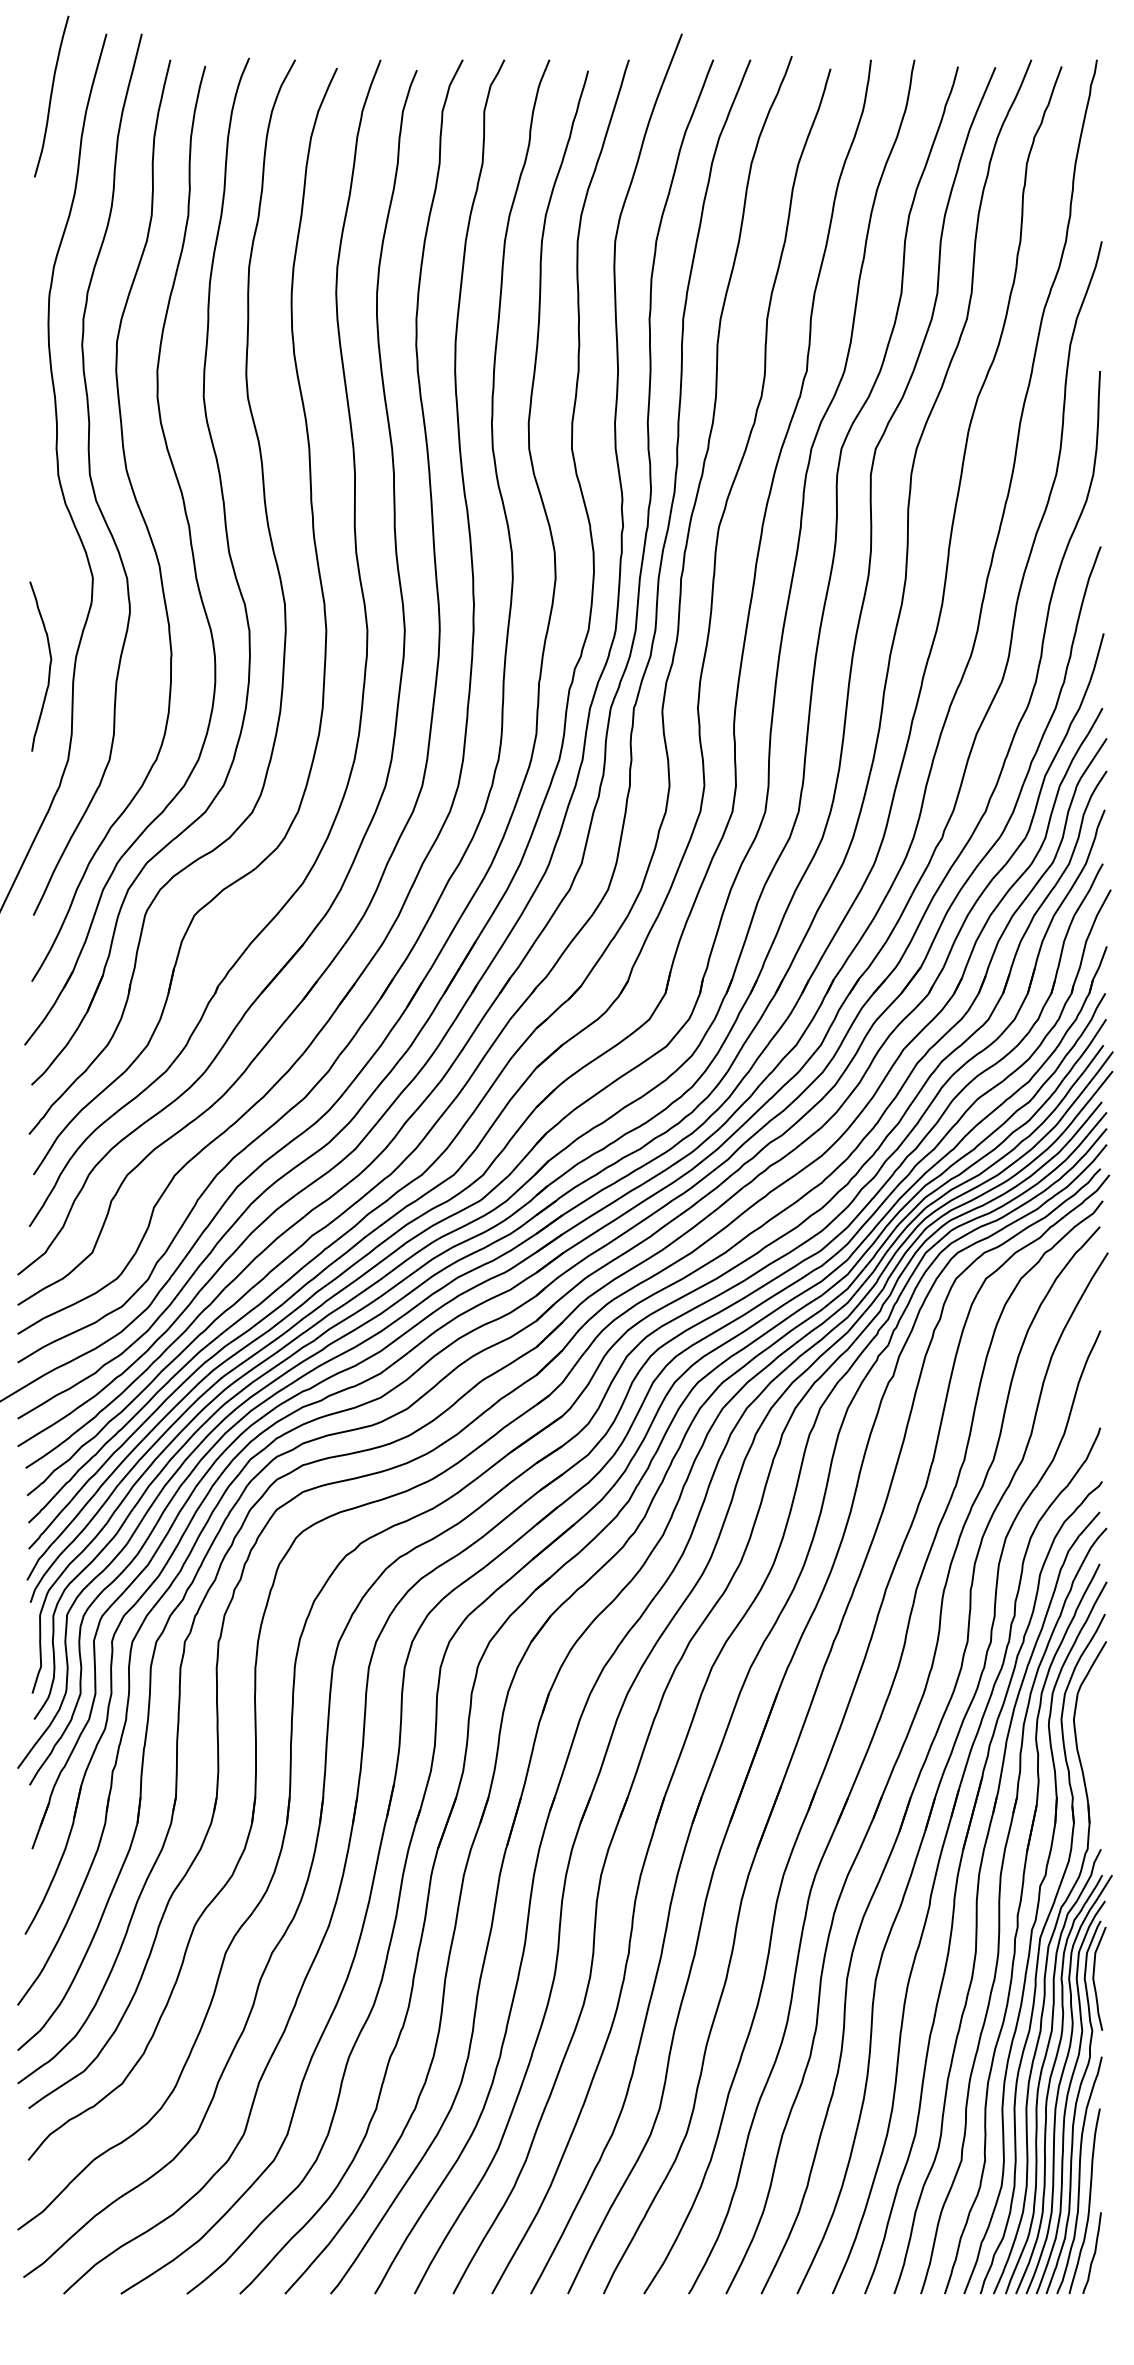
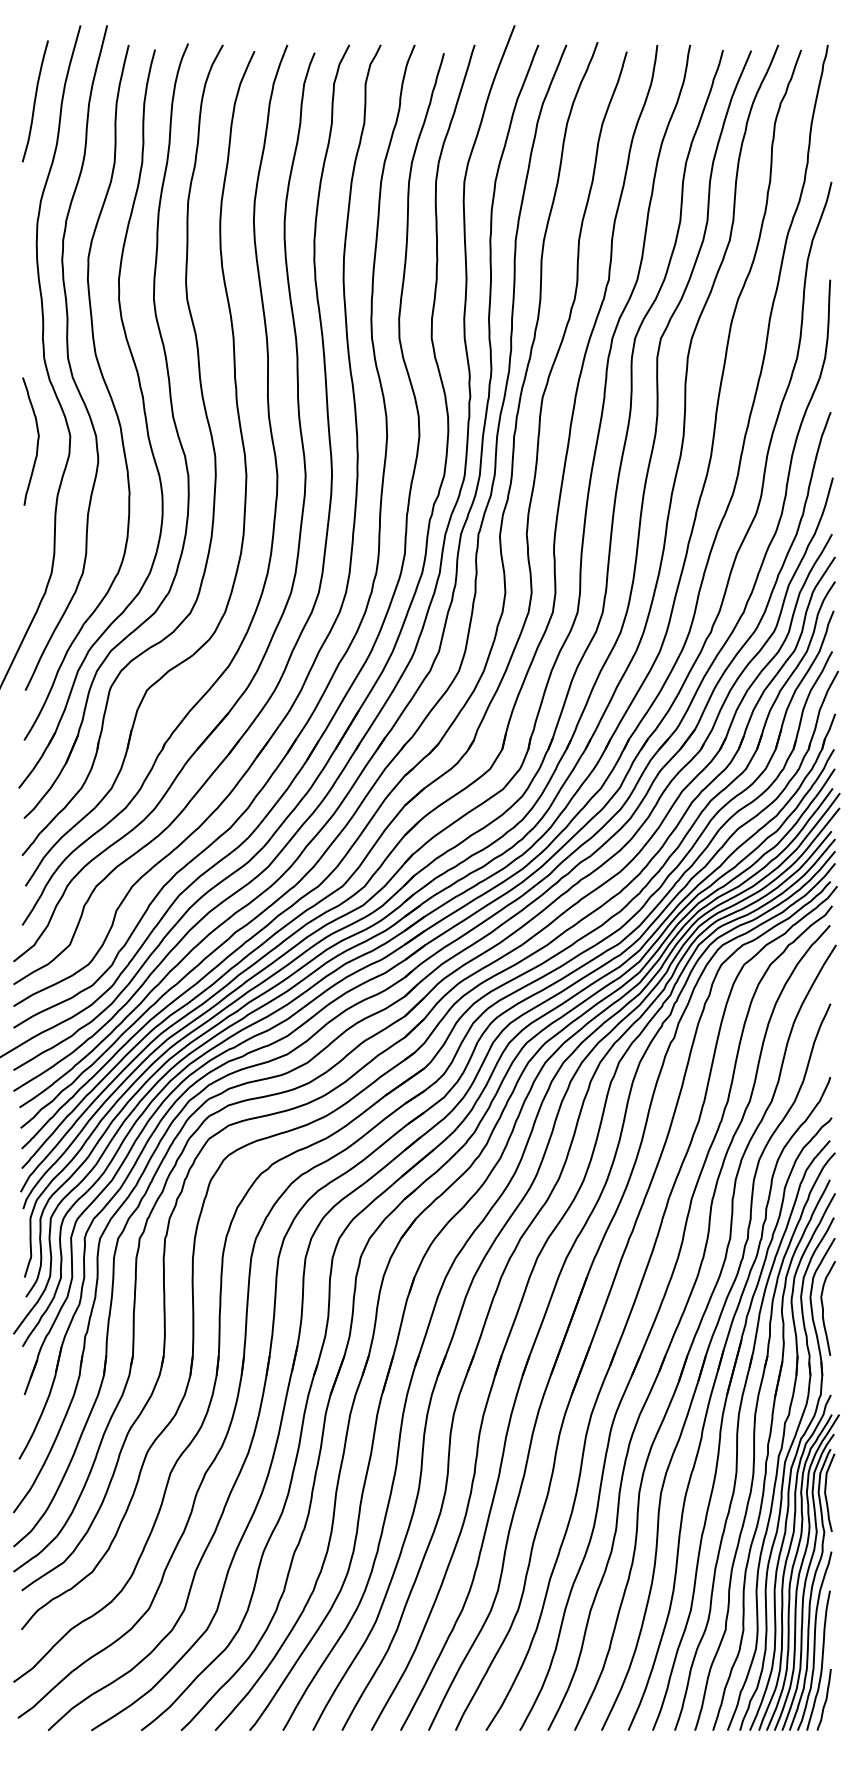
curve: (51, 96) -> (35, 101), moved
curve: (48, 670) -> (36, 444), moved
curve: (1091, 1734) -> (823, 1308), added

